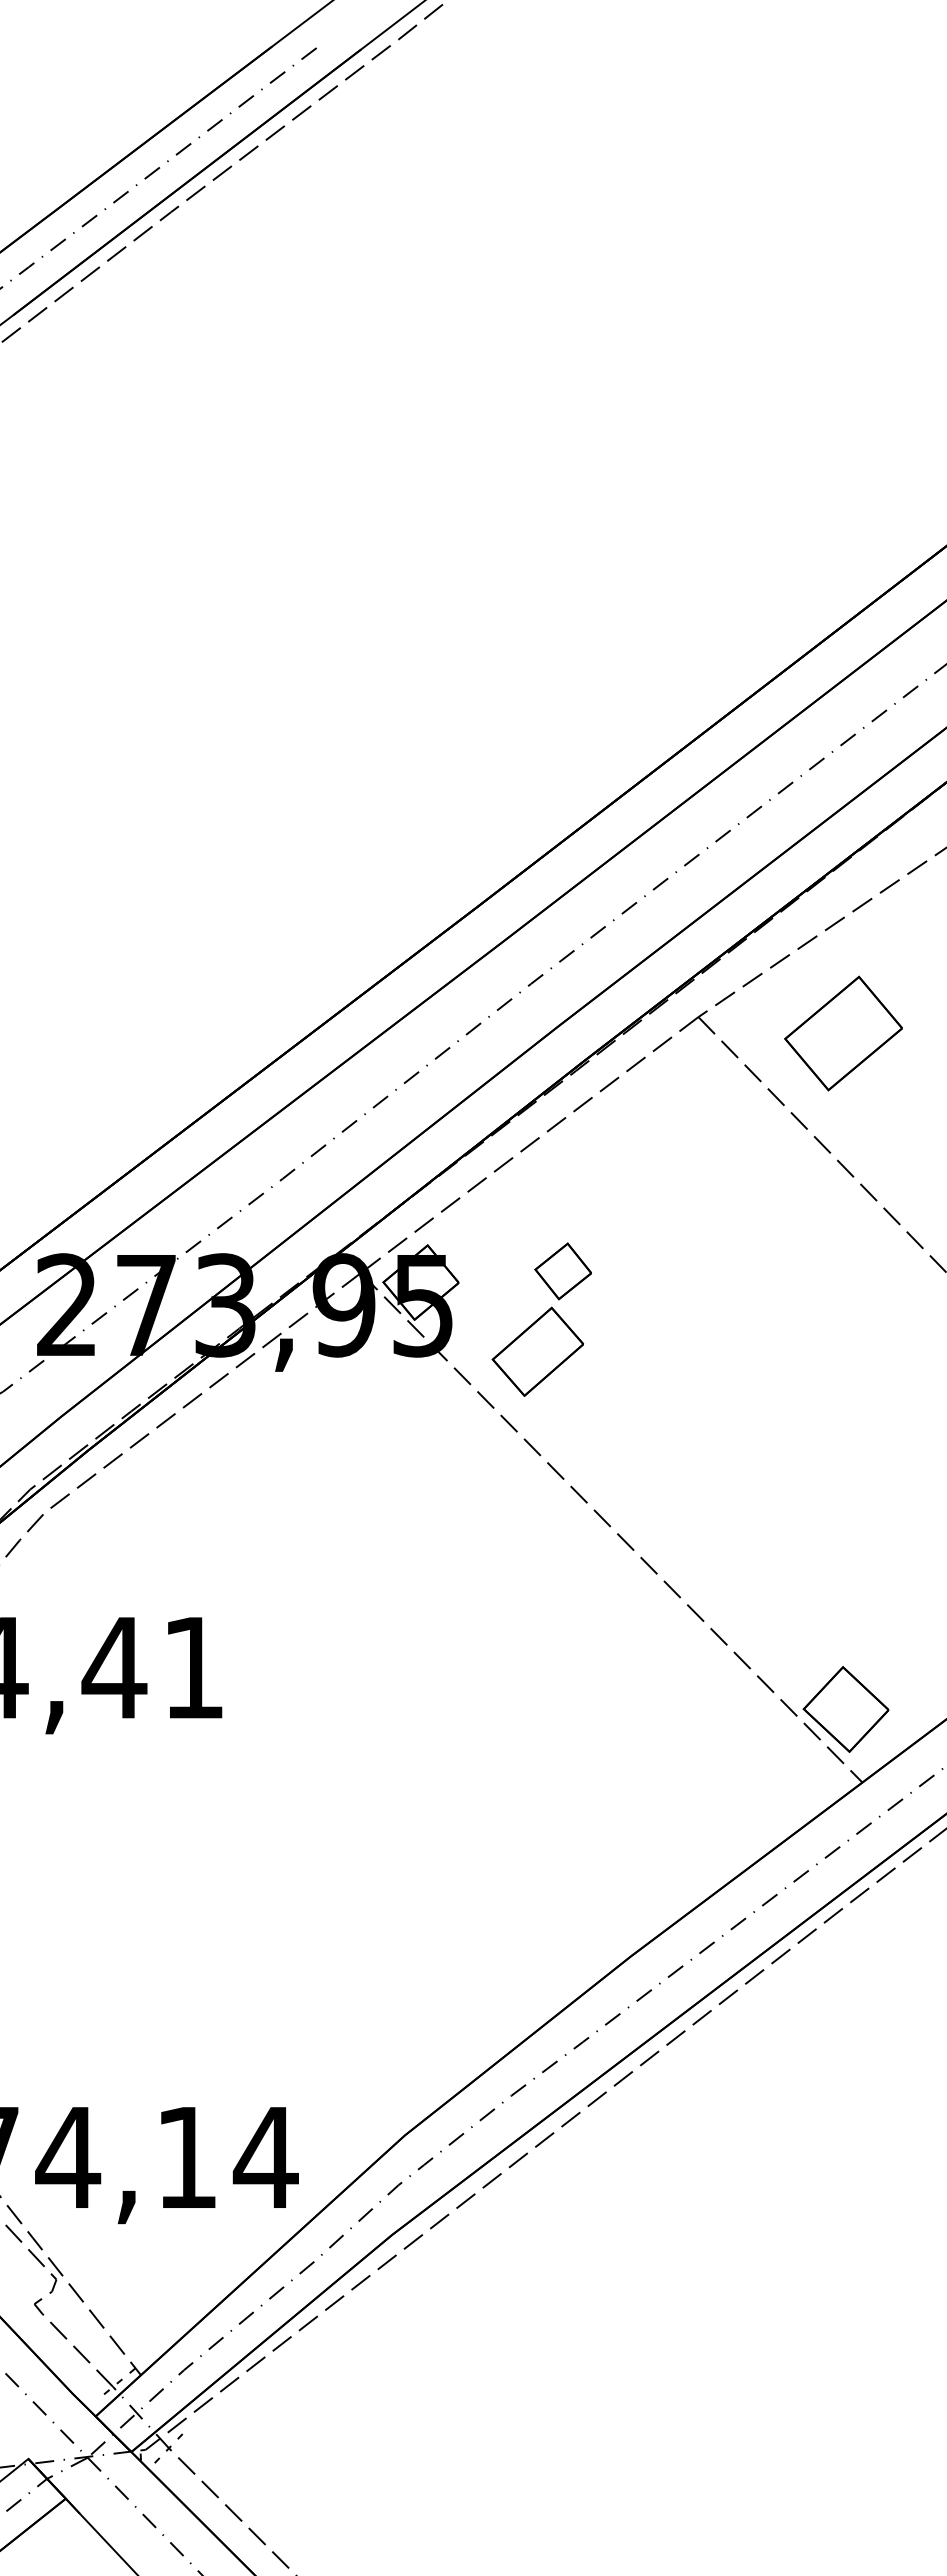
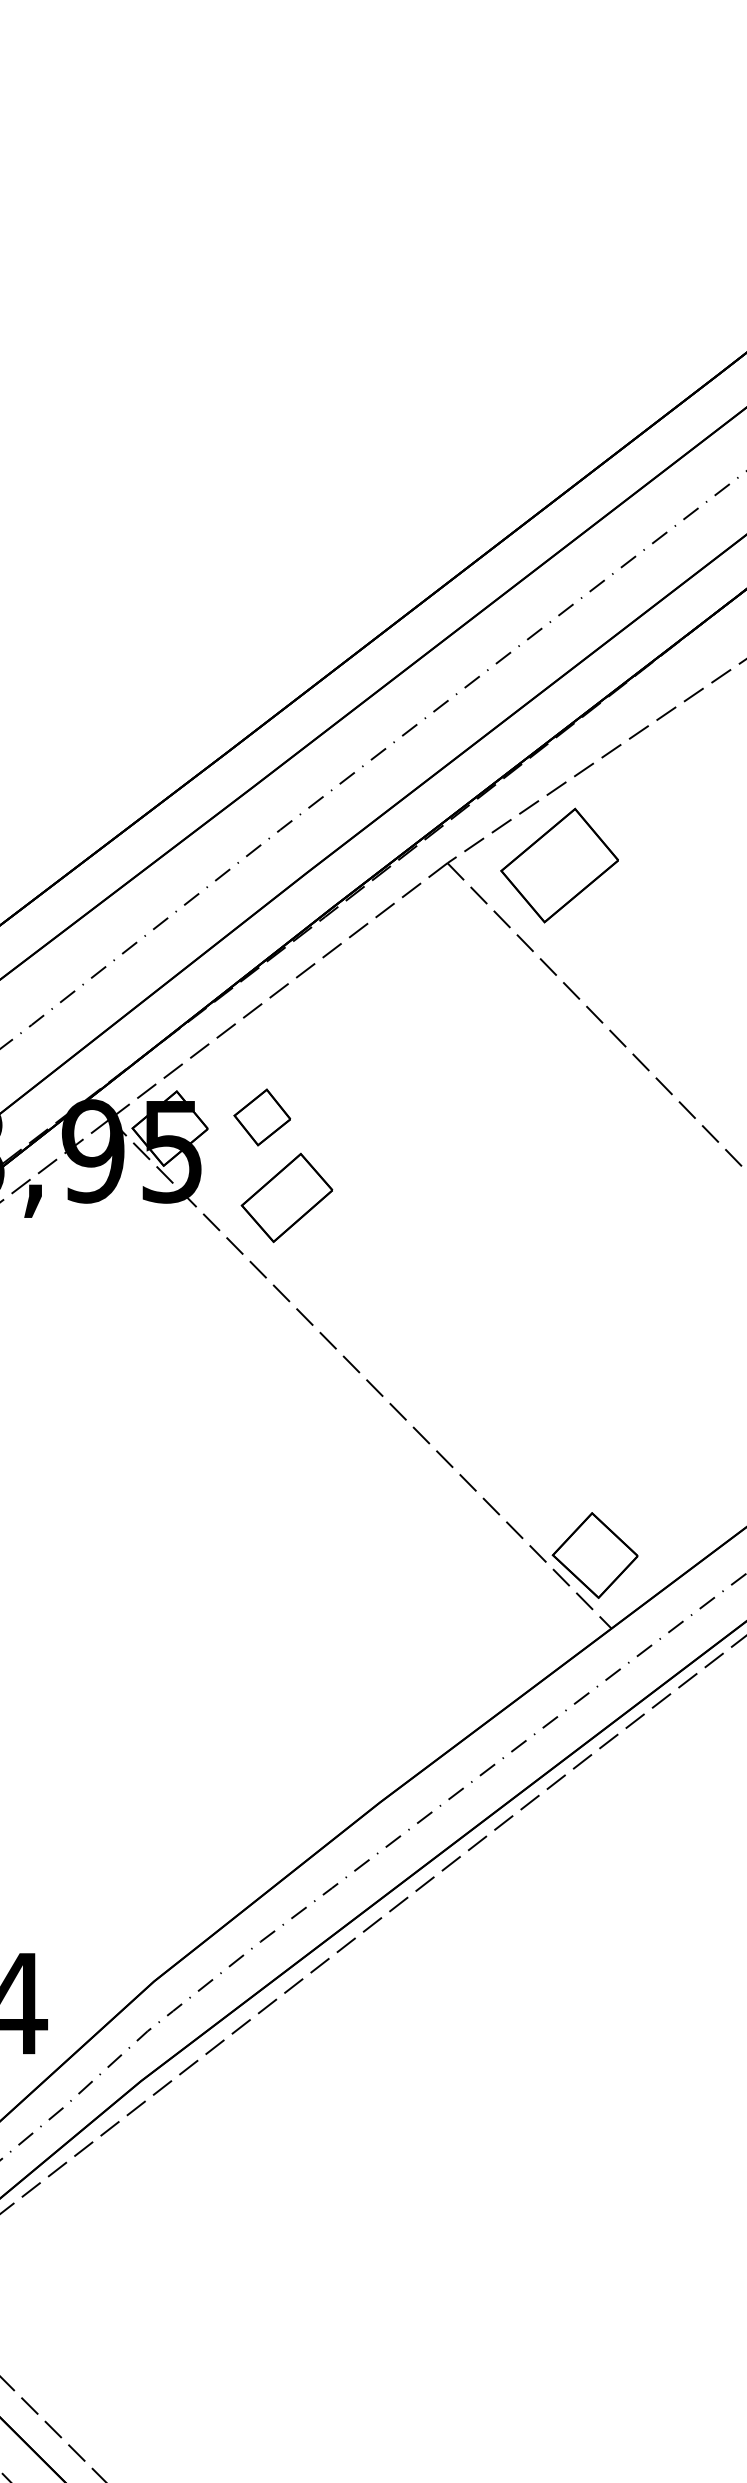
part: (843, 1033) -> (559, 865), moved
part: (562, 1271) -> (261, 1117), moved

